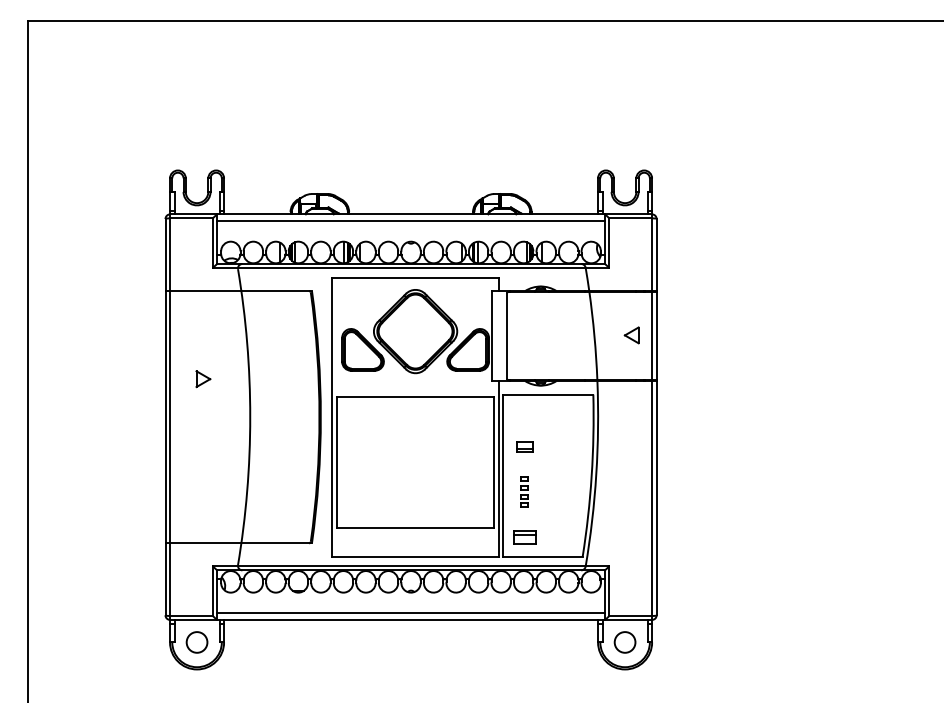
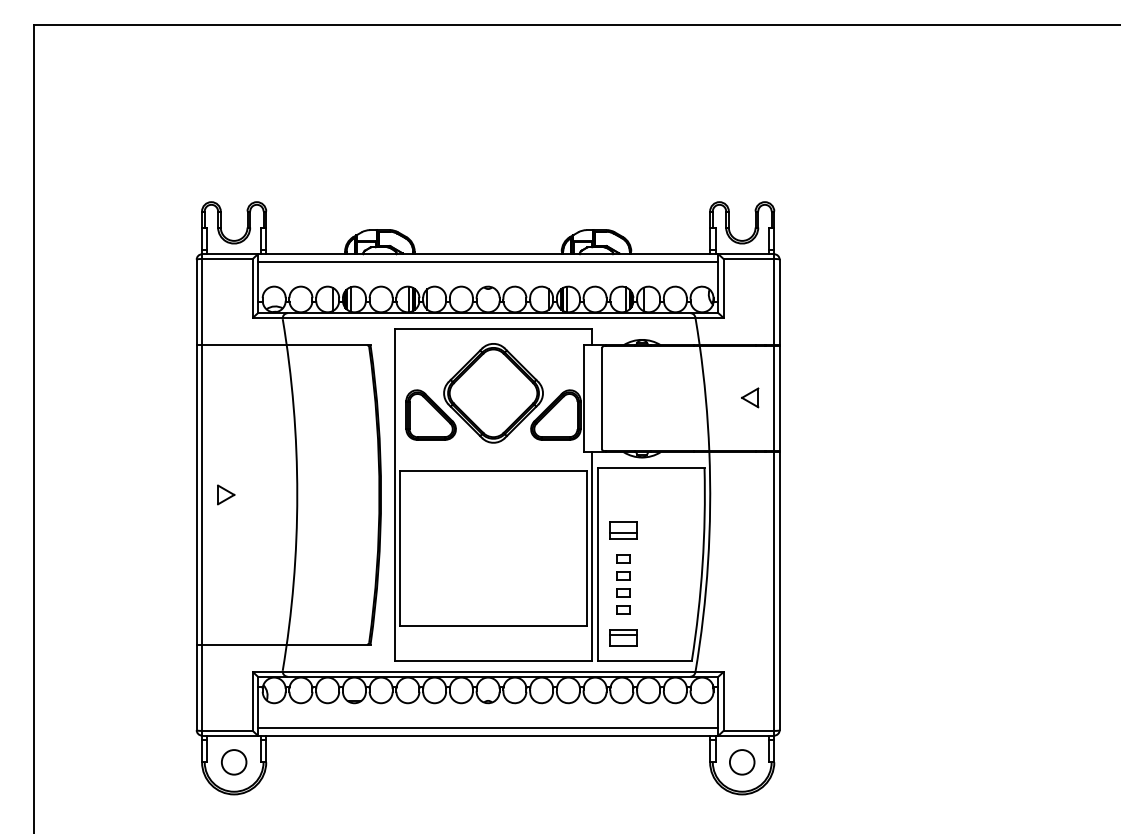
part: (203, 379) -> (226, 495), moved
part: (524, 446) -> (622, 529), size x1.43
part: (524, 491) -> (622, 583), size x1.67

